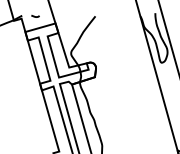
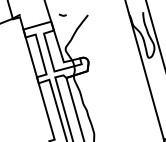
curve: (35, 15) -> (62, 14), moved

